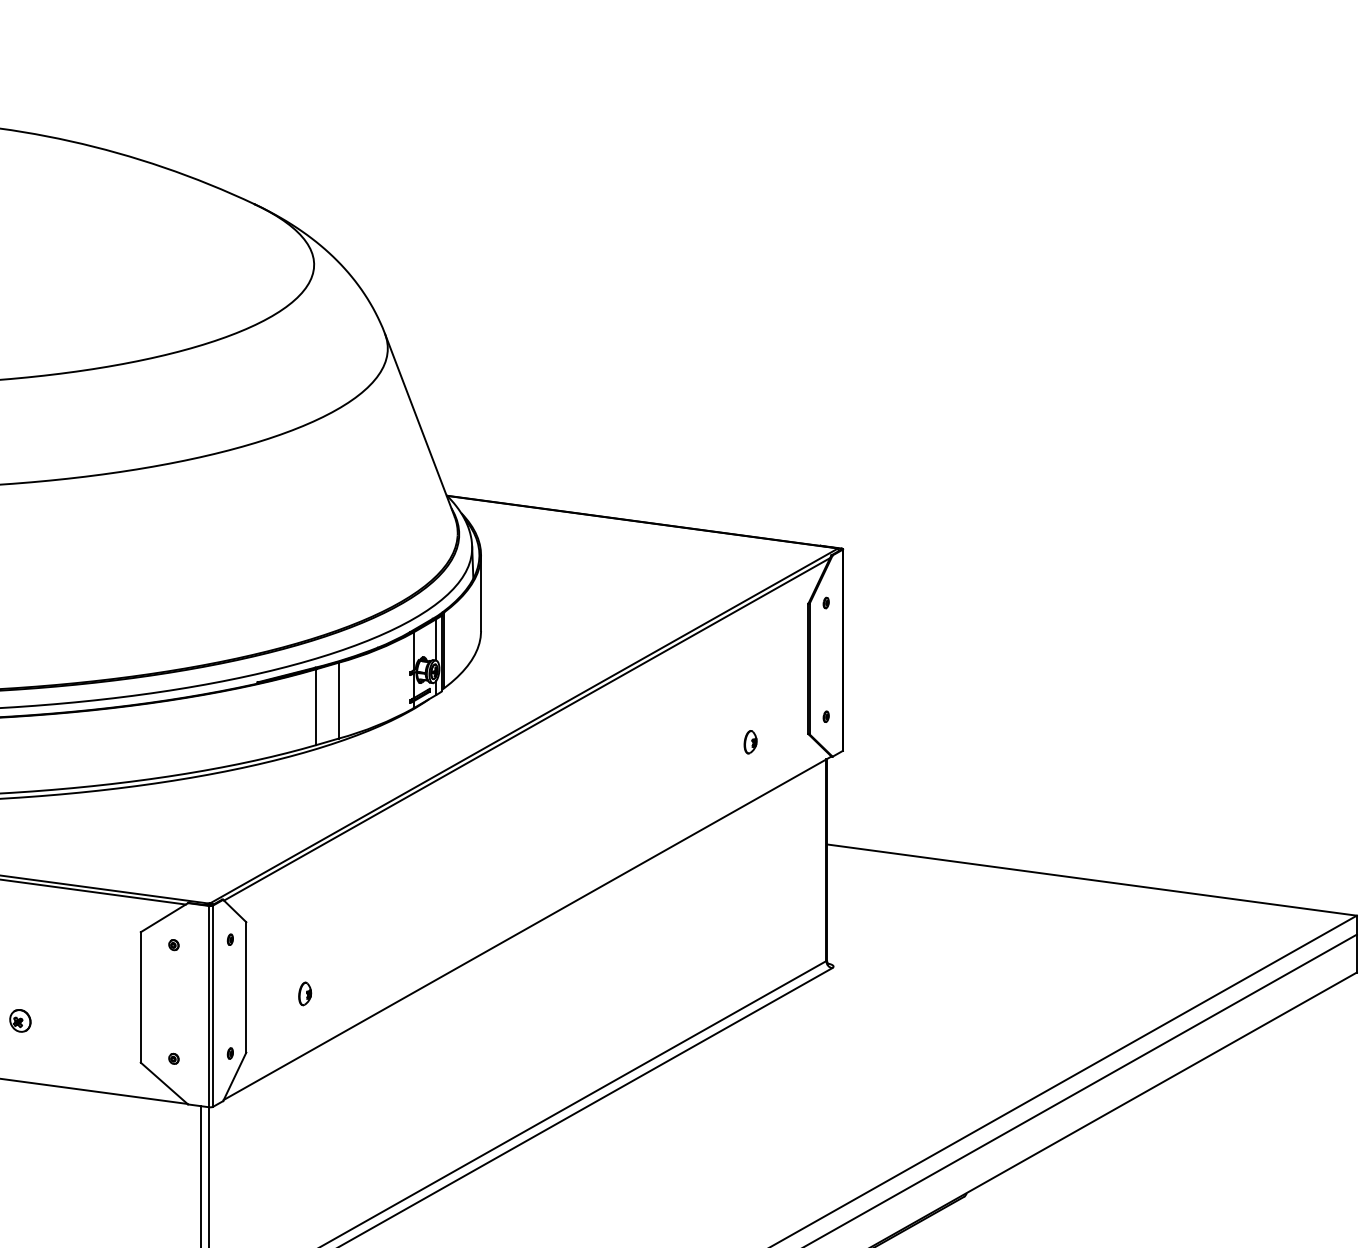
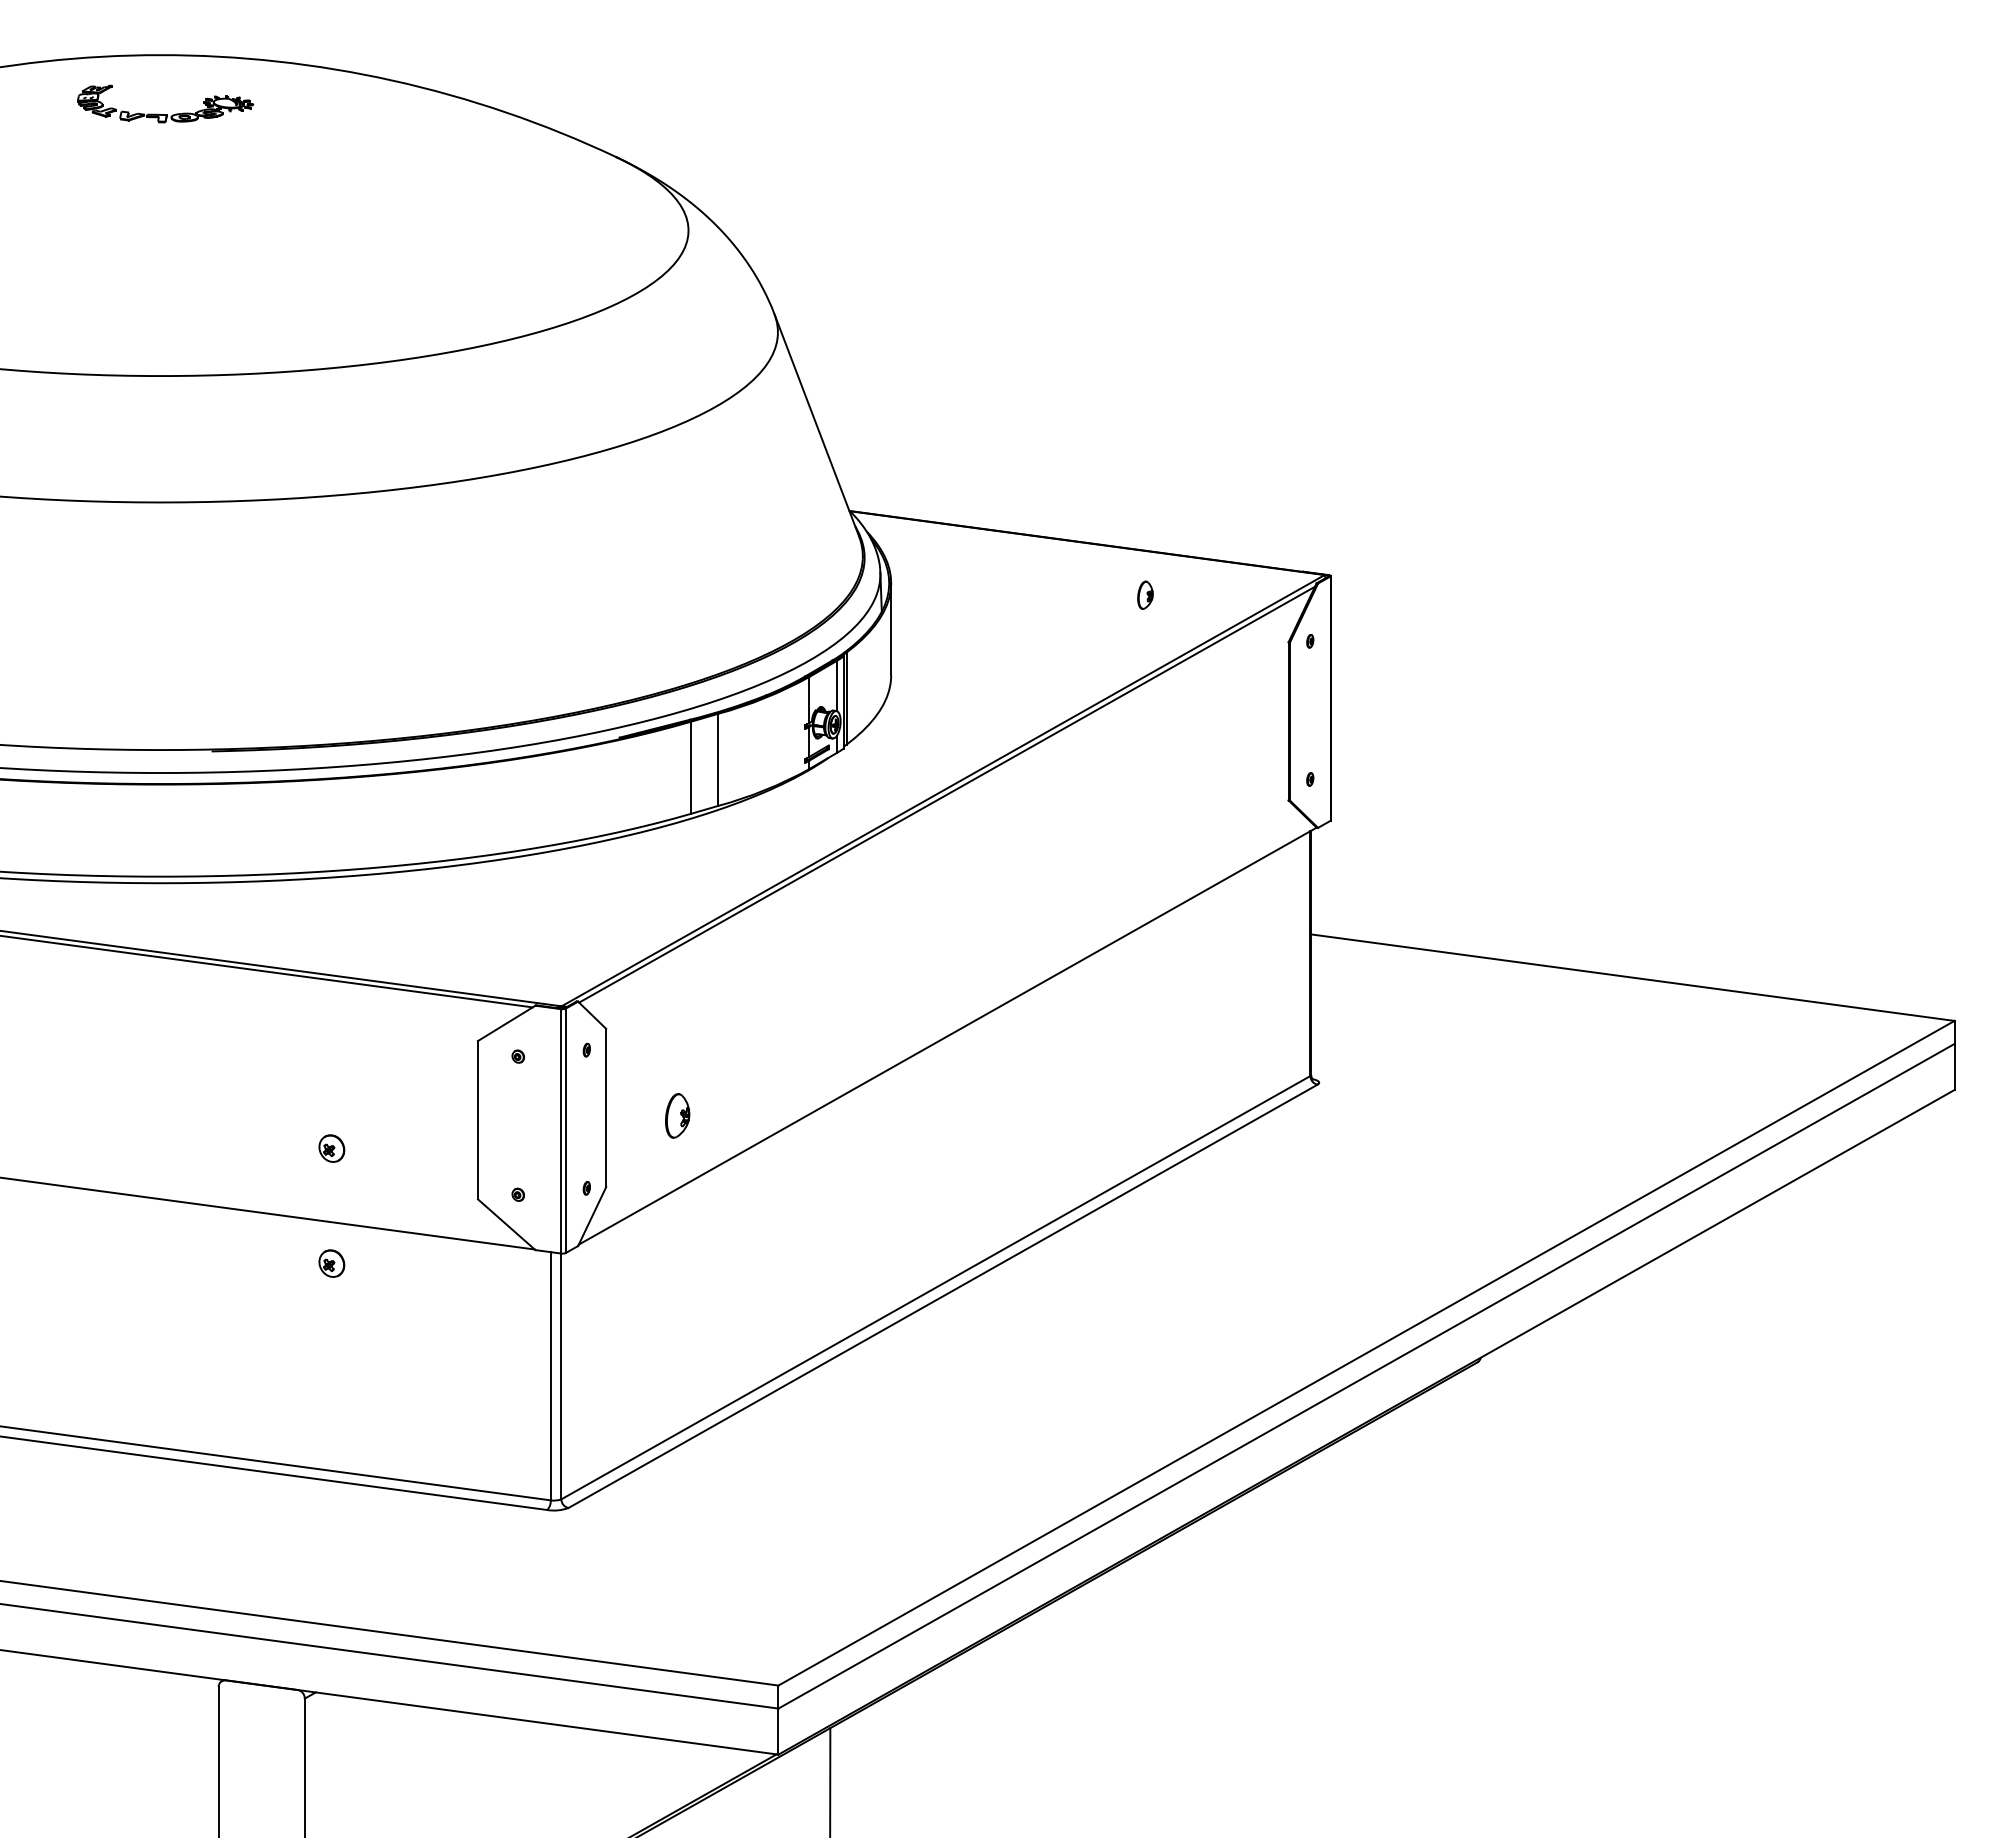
part: (750, 741) -> (1145, 594), moved
part: (305, 993) -> (677, 1115), size x1.6
part: (20, 1115) -> (331, 1263), added

